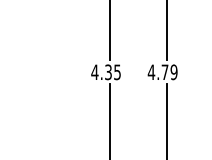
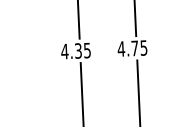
text: (173, 71) -> (143, 47), 4.79 -> 4.75

